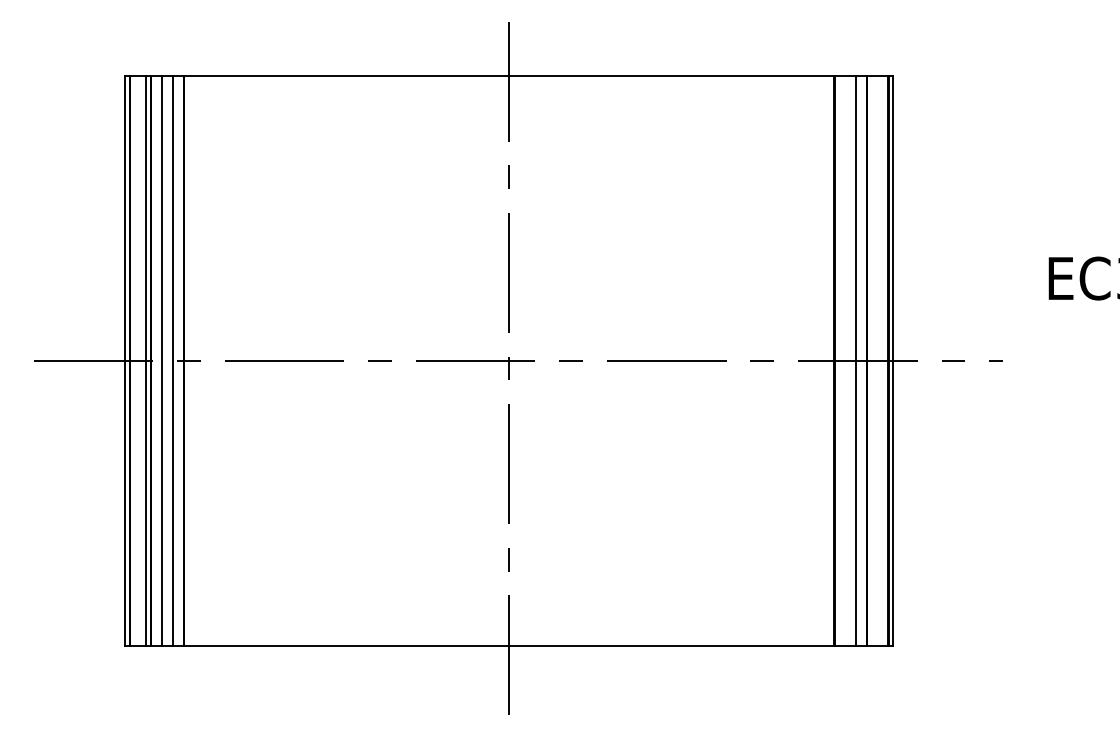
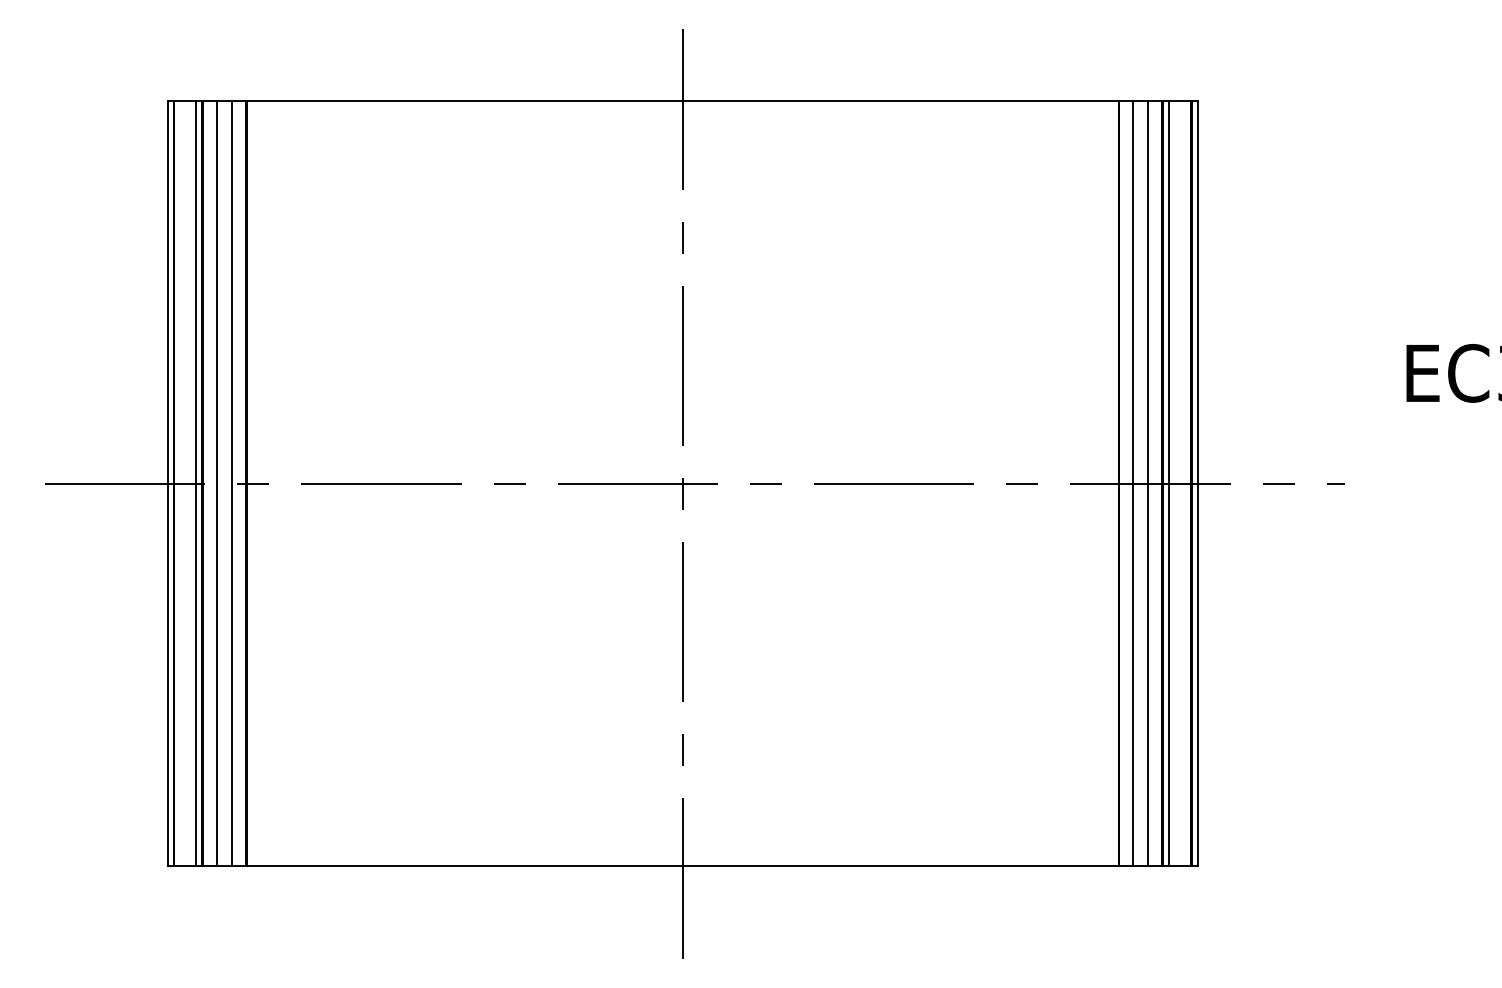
line: (845, 360) -> (1133, 483), added
line: (871, 360) -> (1168, 483), added

